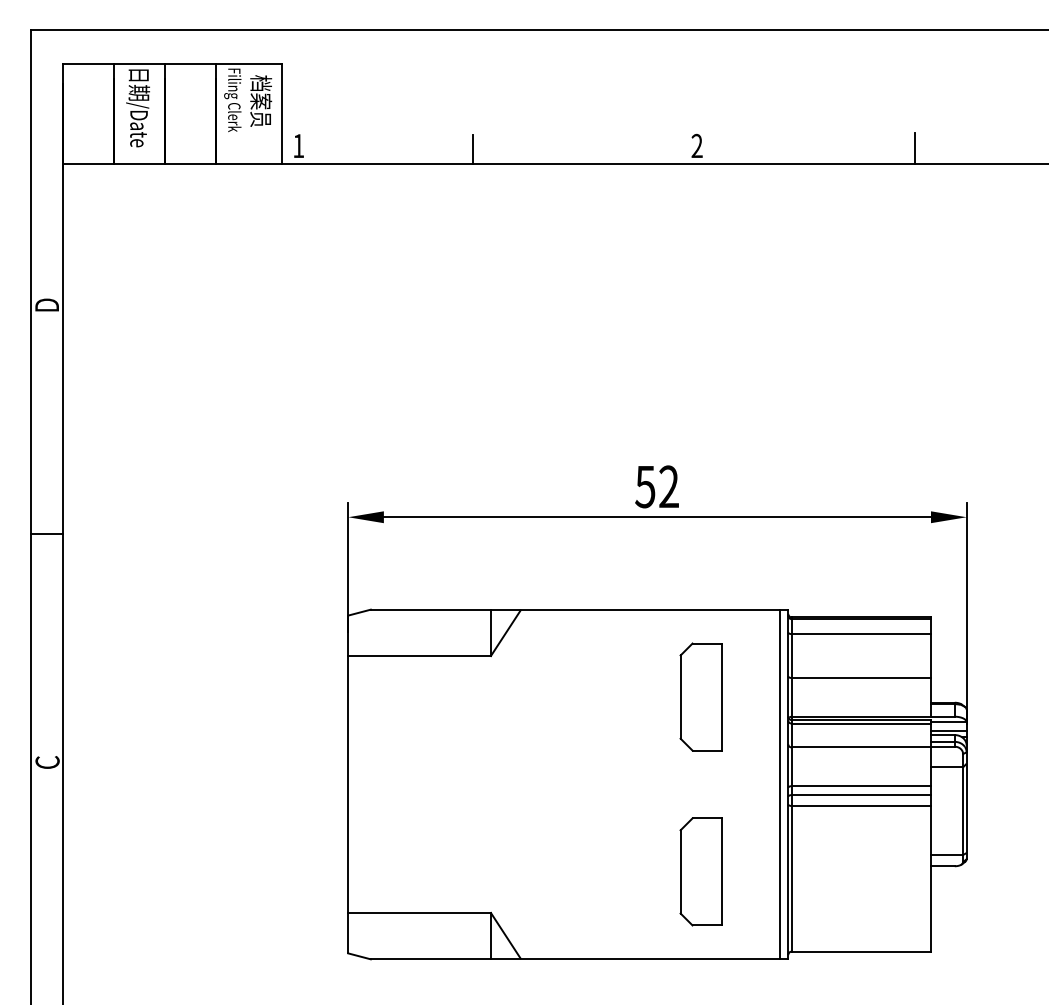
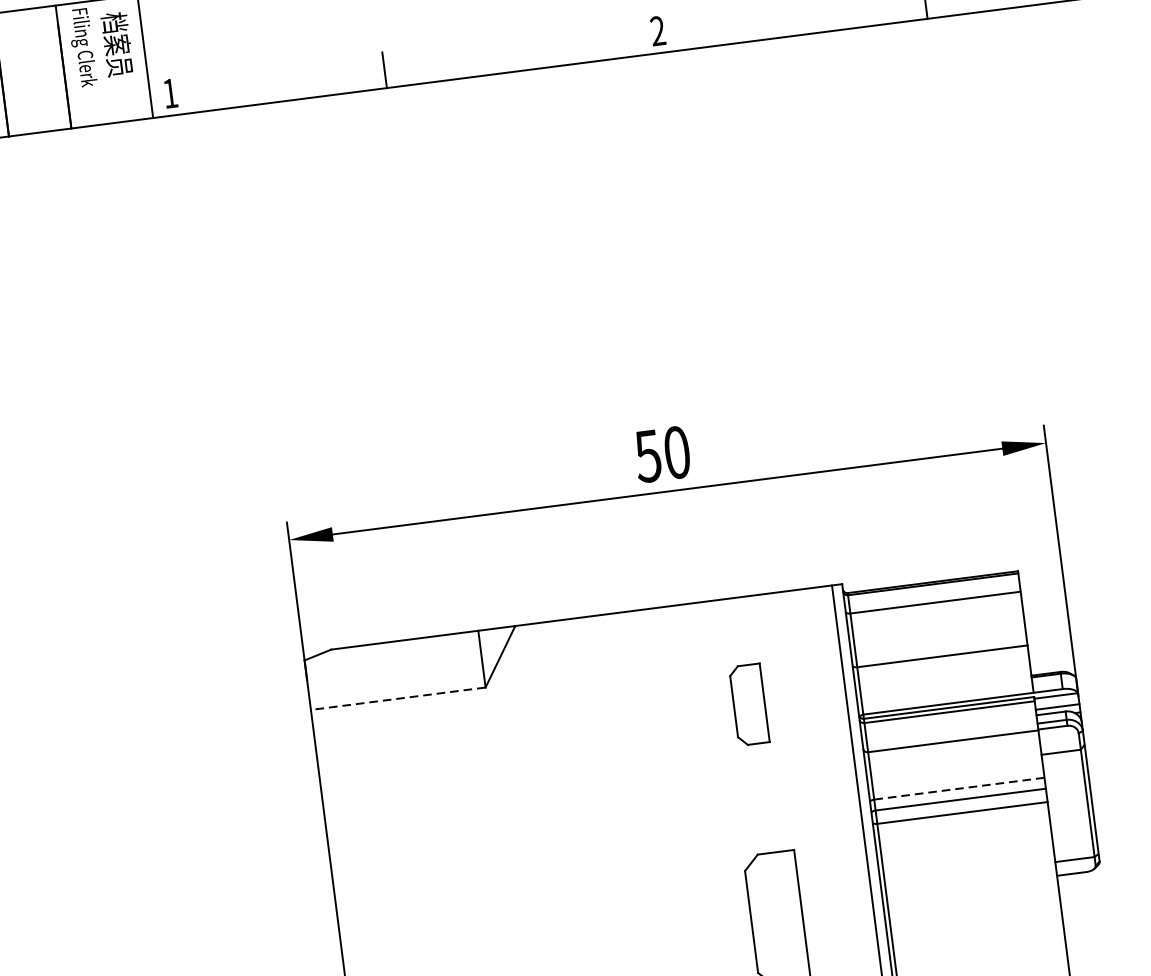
text: (668, 486) -> (676, 452), 52 -> 50
line: (419, 656) -> (398, 699), solid -> dashed
part: (700, 696) -> (748, 704), size x0.6
line: (861, 786) -> (959, 789), solid -> dashed

